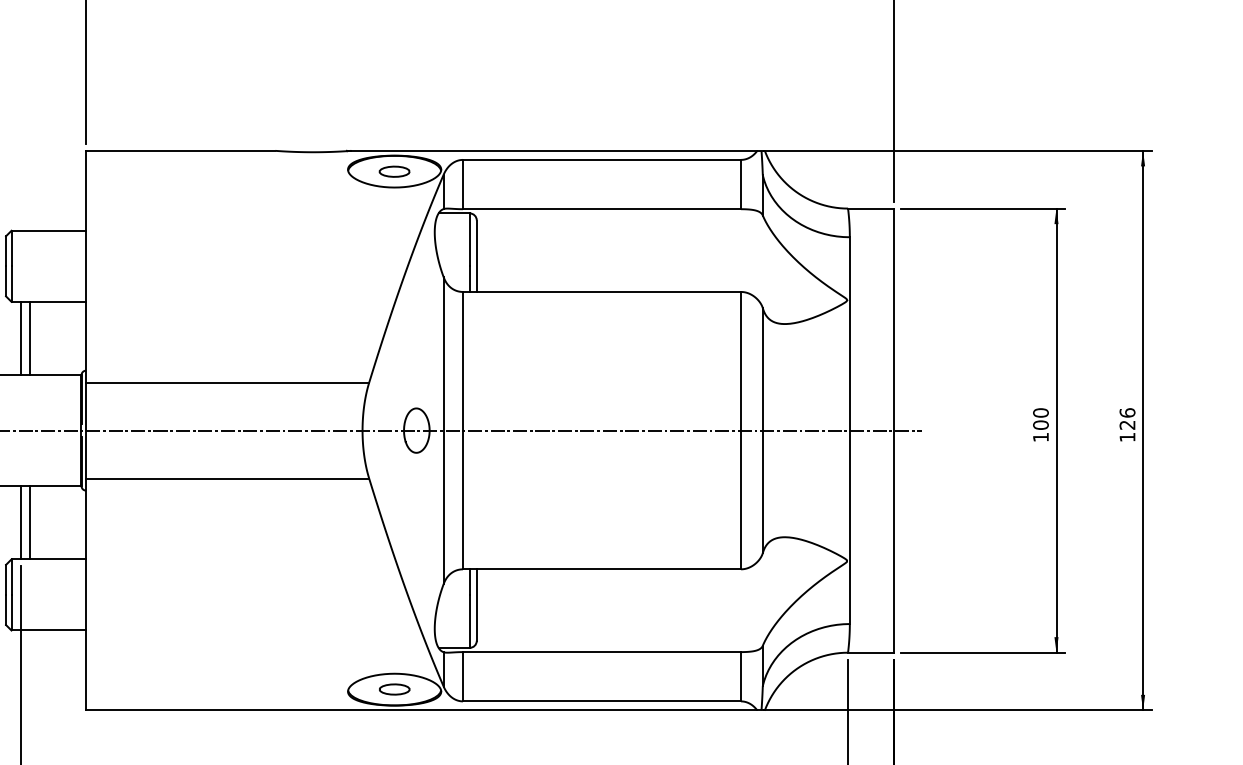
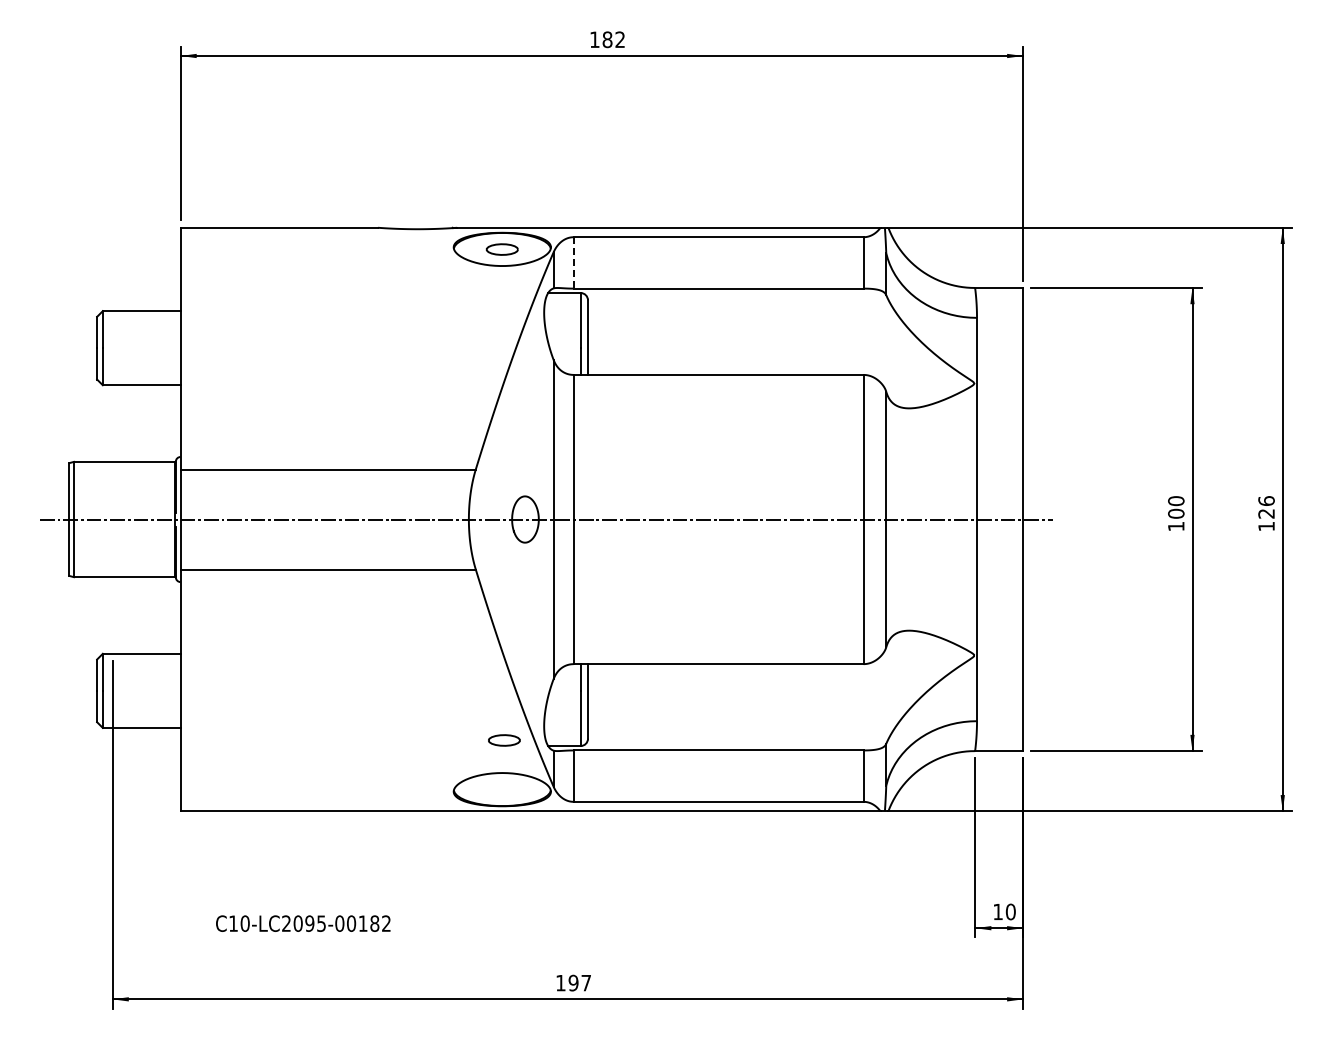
line: (462, 184) -> (573, 262), solid -> dashed
line: (20, 338) -> (112, 423), removed
line: (29, 338) -> (121, 423), removed
line: (20, 522) -> (112, 615), removed
line: (29, 522) -> (121, 615), removed
part: (394, 689) -> (504, 740), moved

